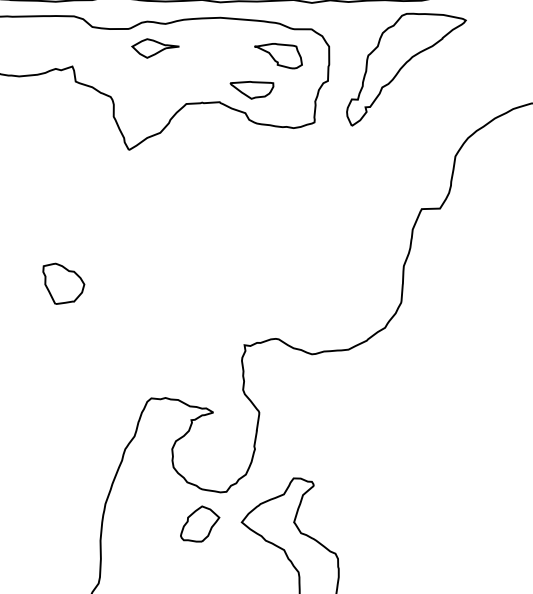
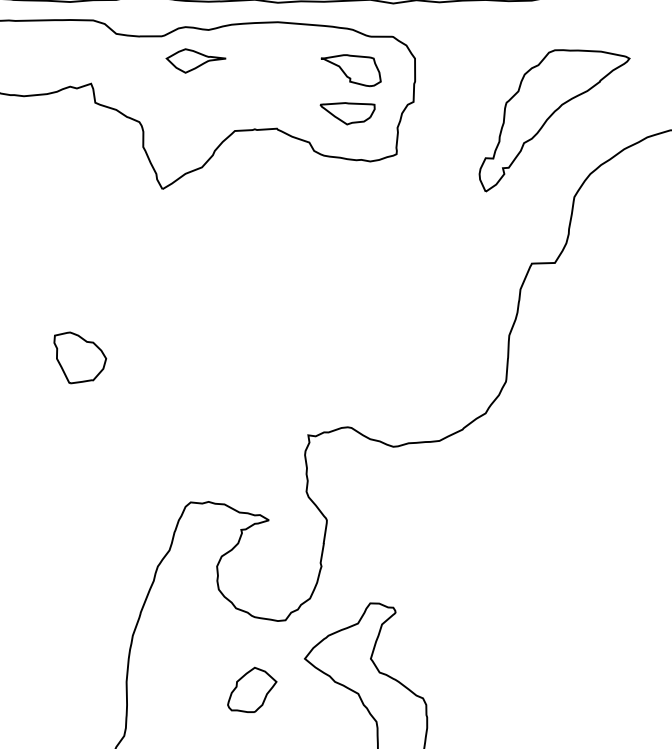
part: (406, 69) -> (554, 120), moved
part: (251, 90) -> (347, 113), moved
part: (200, 523) -> (252, 689), moved

